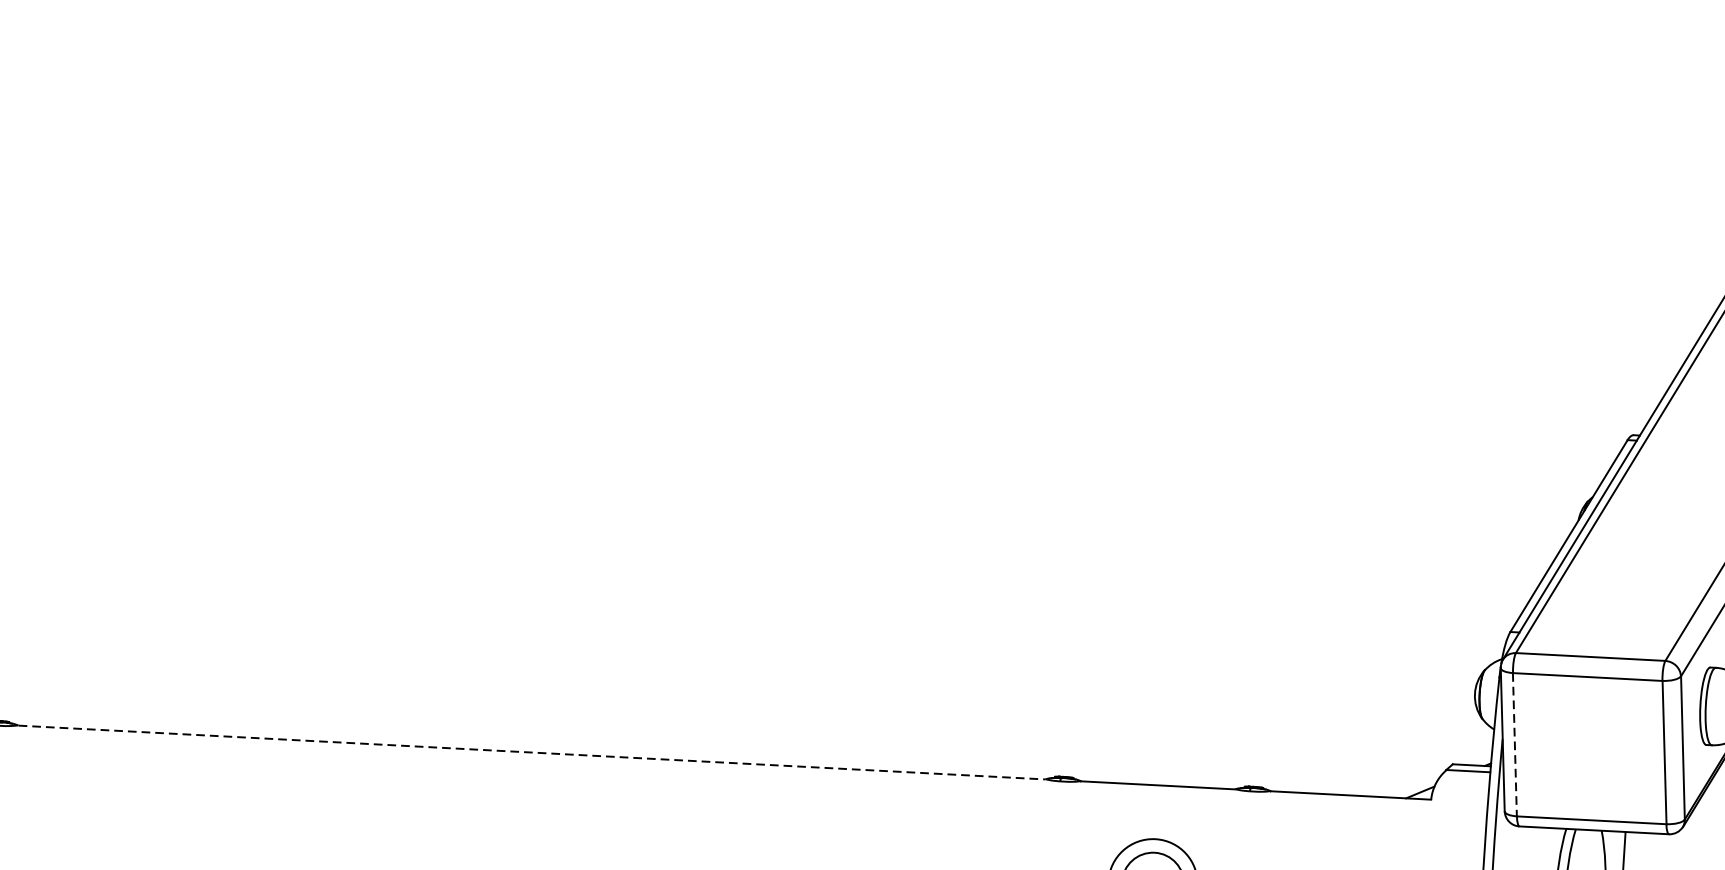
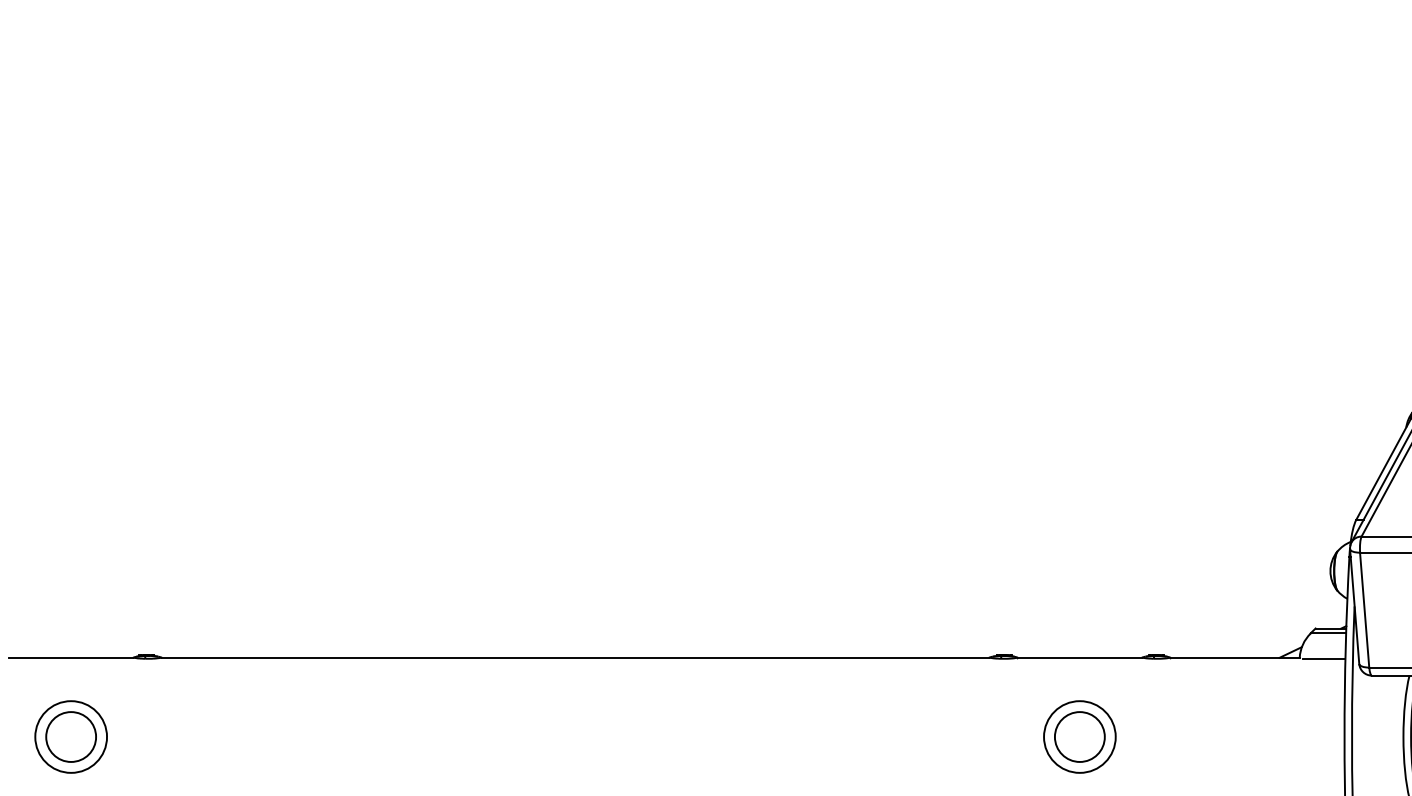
line: (1514, 745) -> (1364, 610), dashed -> solid
line: (533, 752) -> (576, 657), dashed -> solid
line: (1461, 803) -> (1324, 659), added

